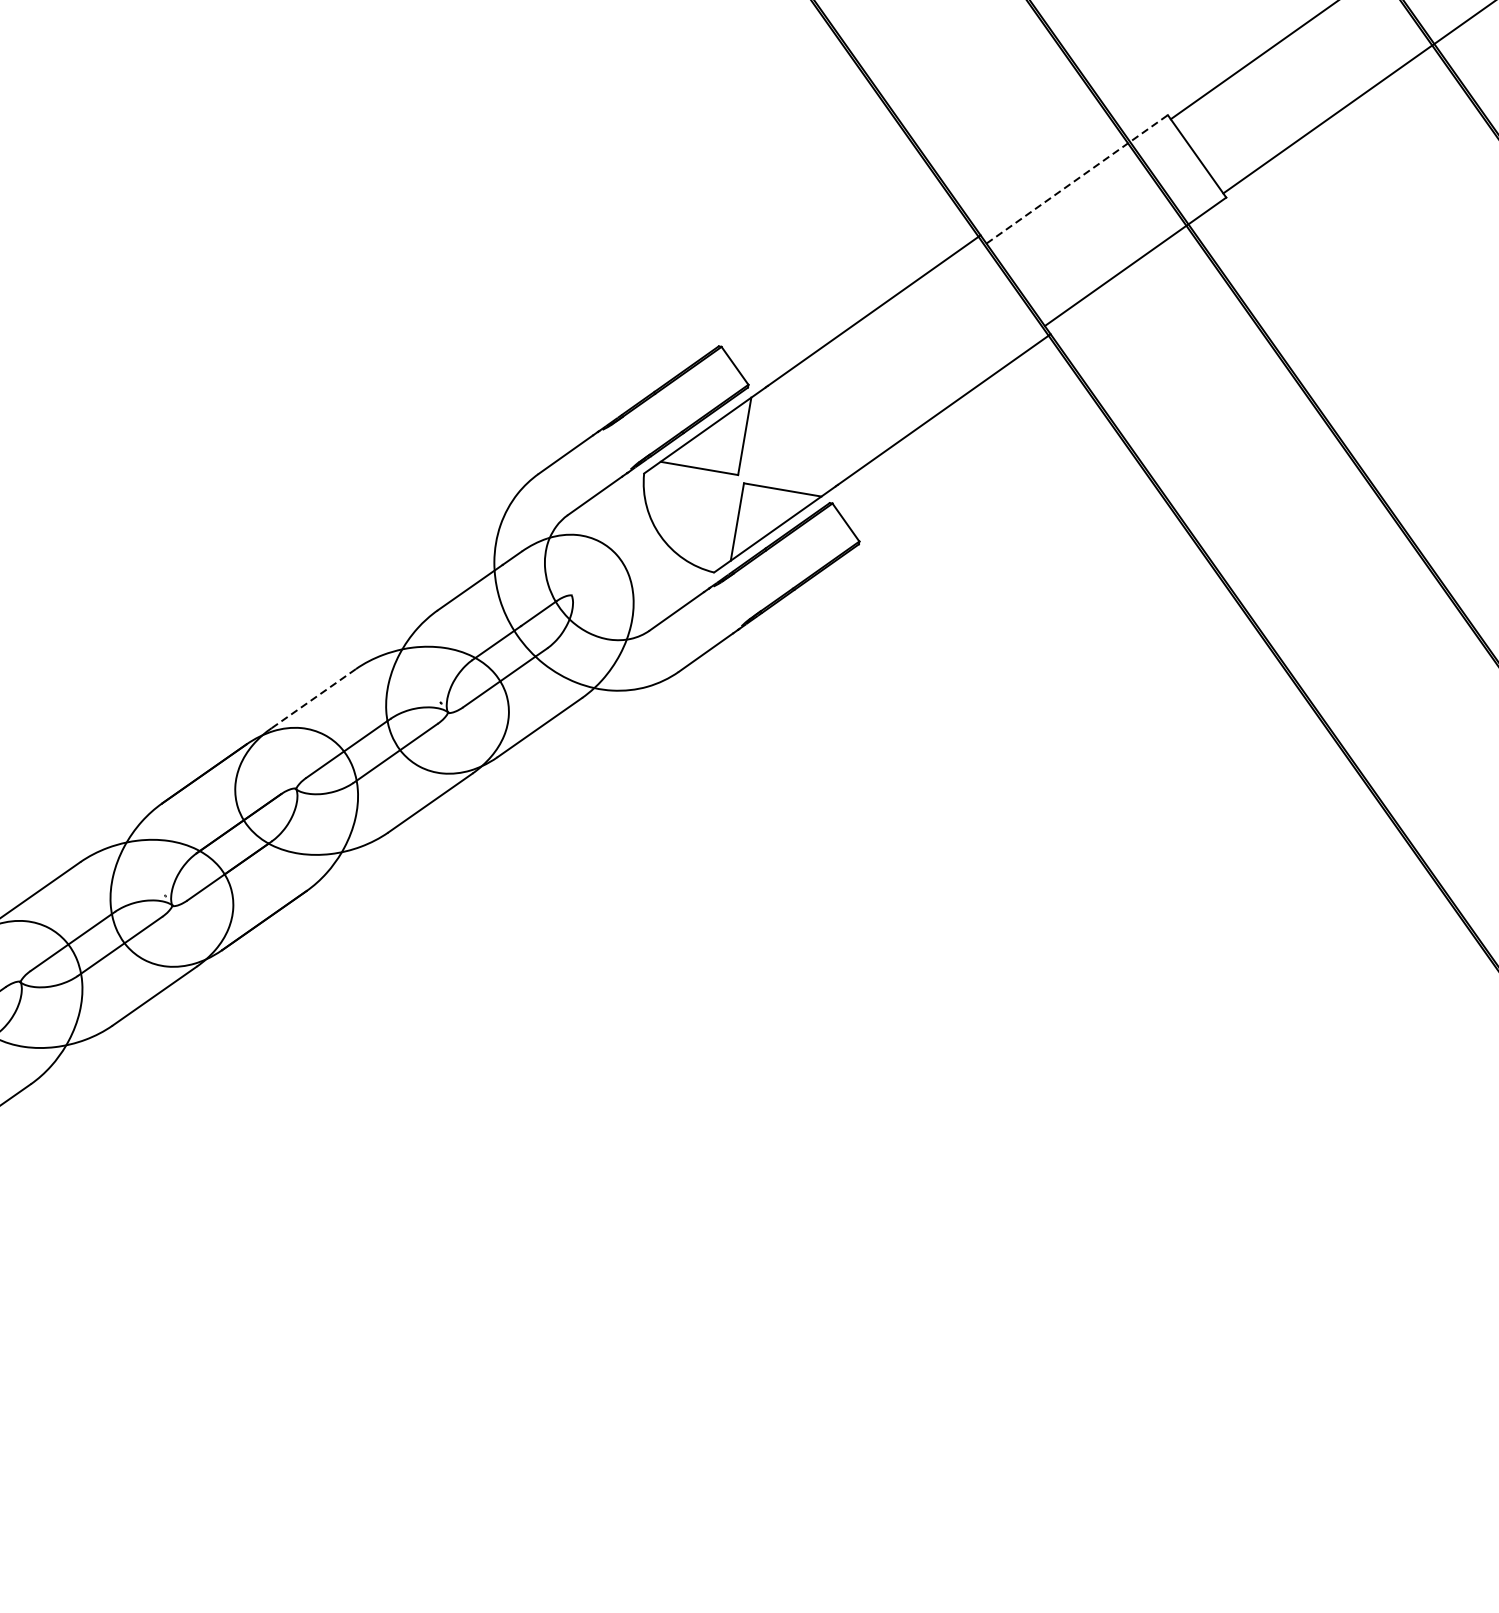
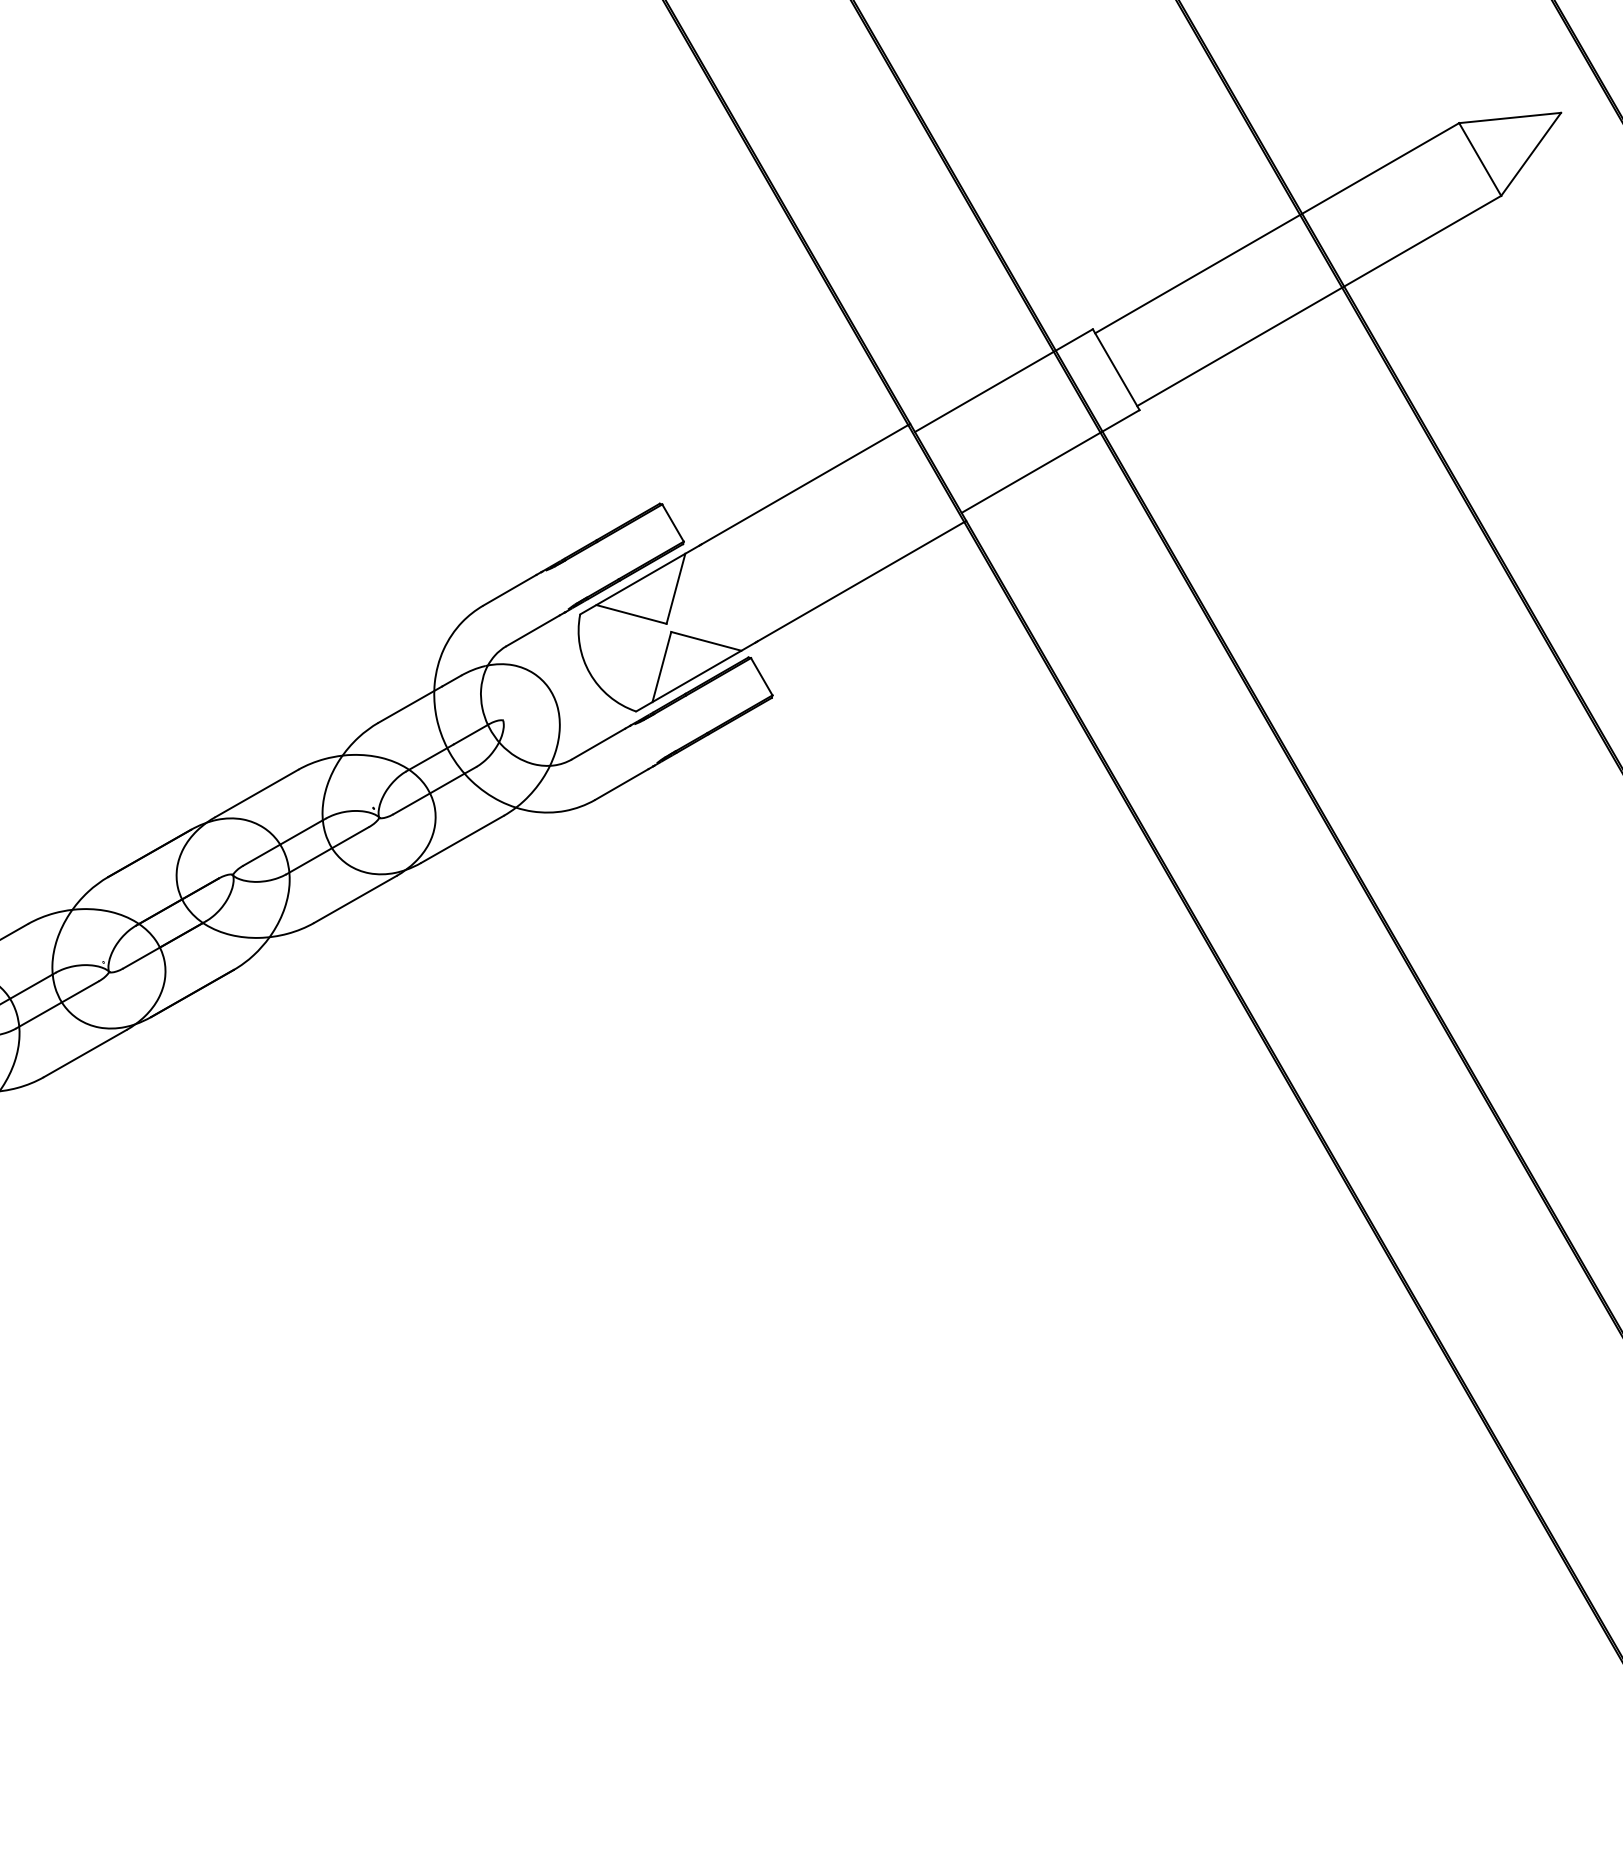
line: (1076, 179) -> (1003, 380), dashed -> solid
line: (313, 698) -> (256, 793), dashed -> solid

